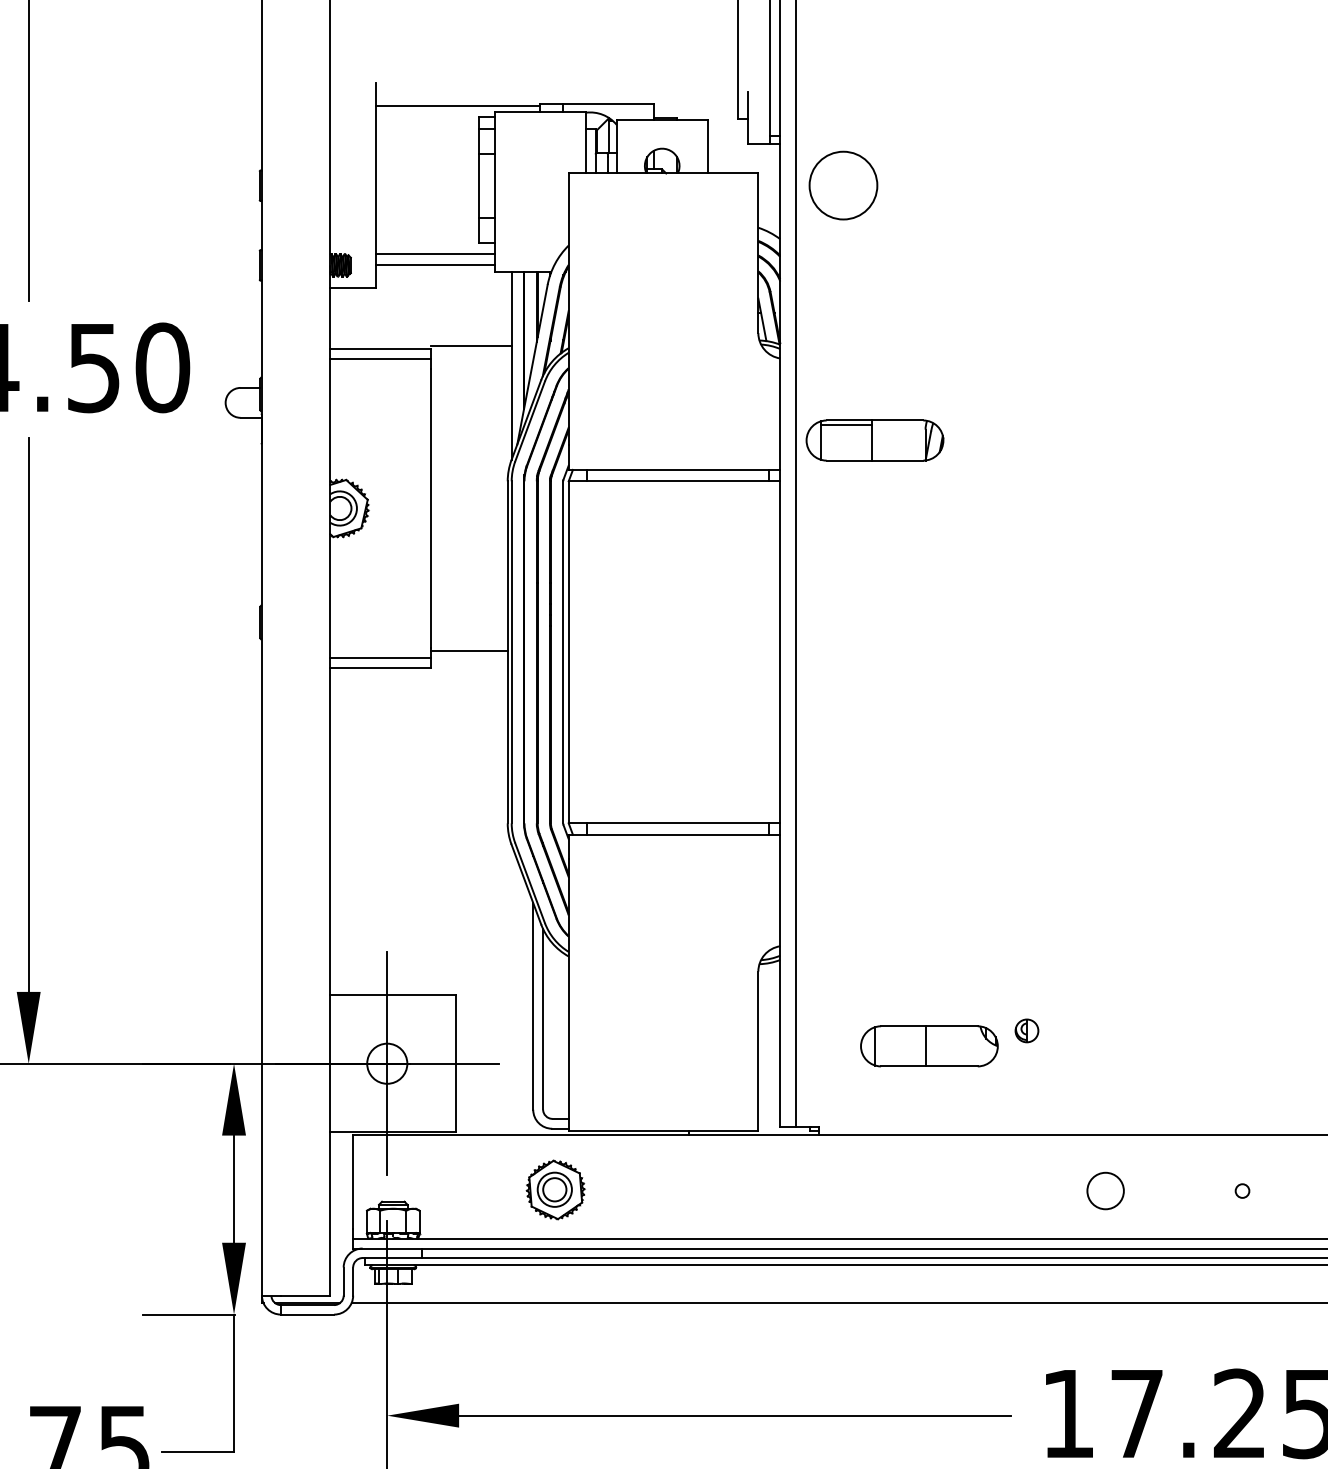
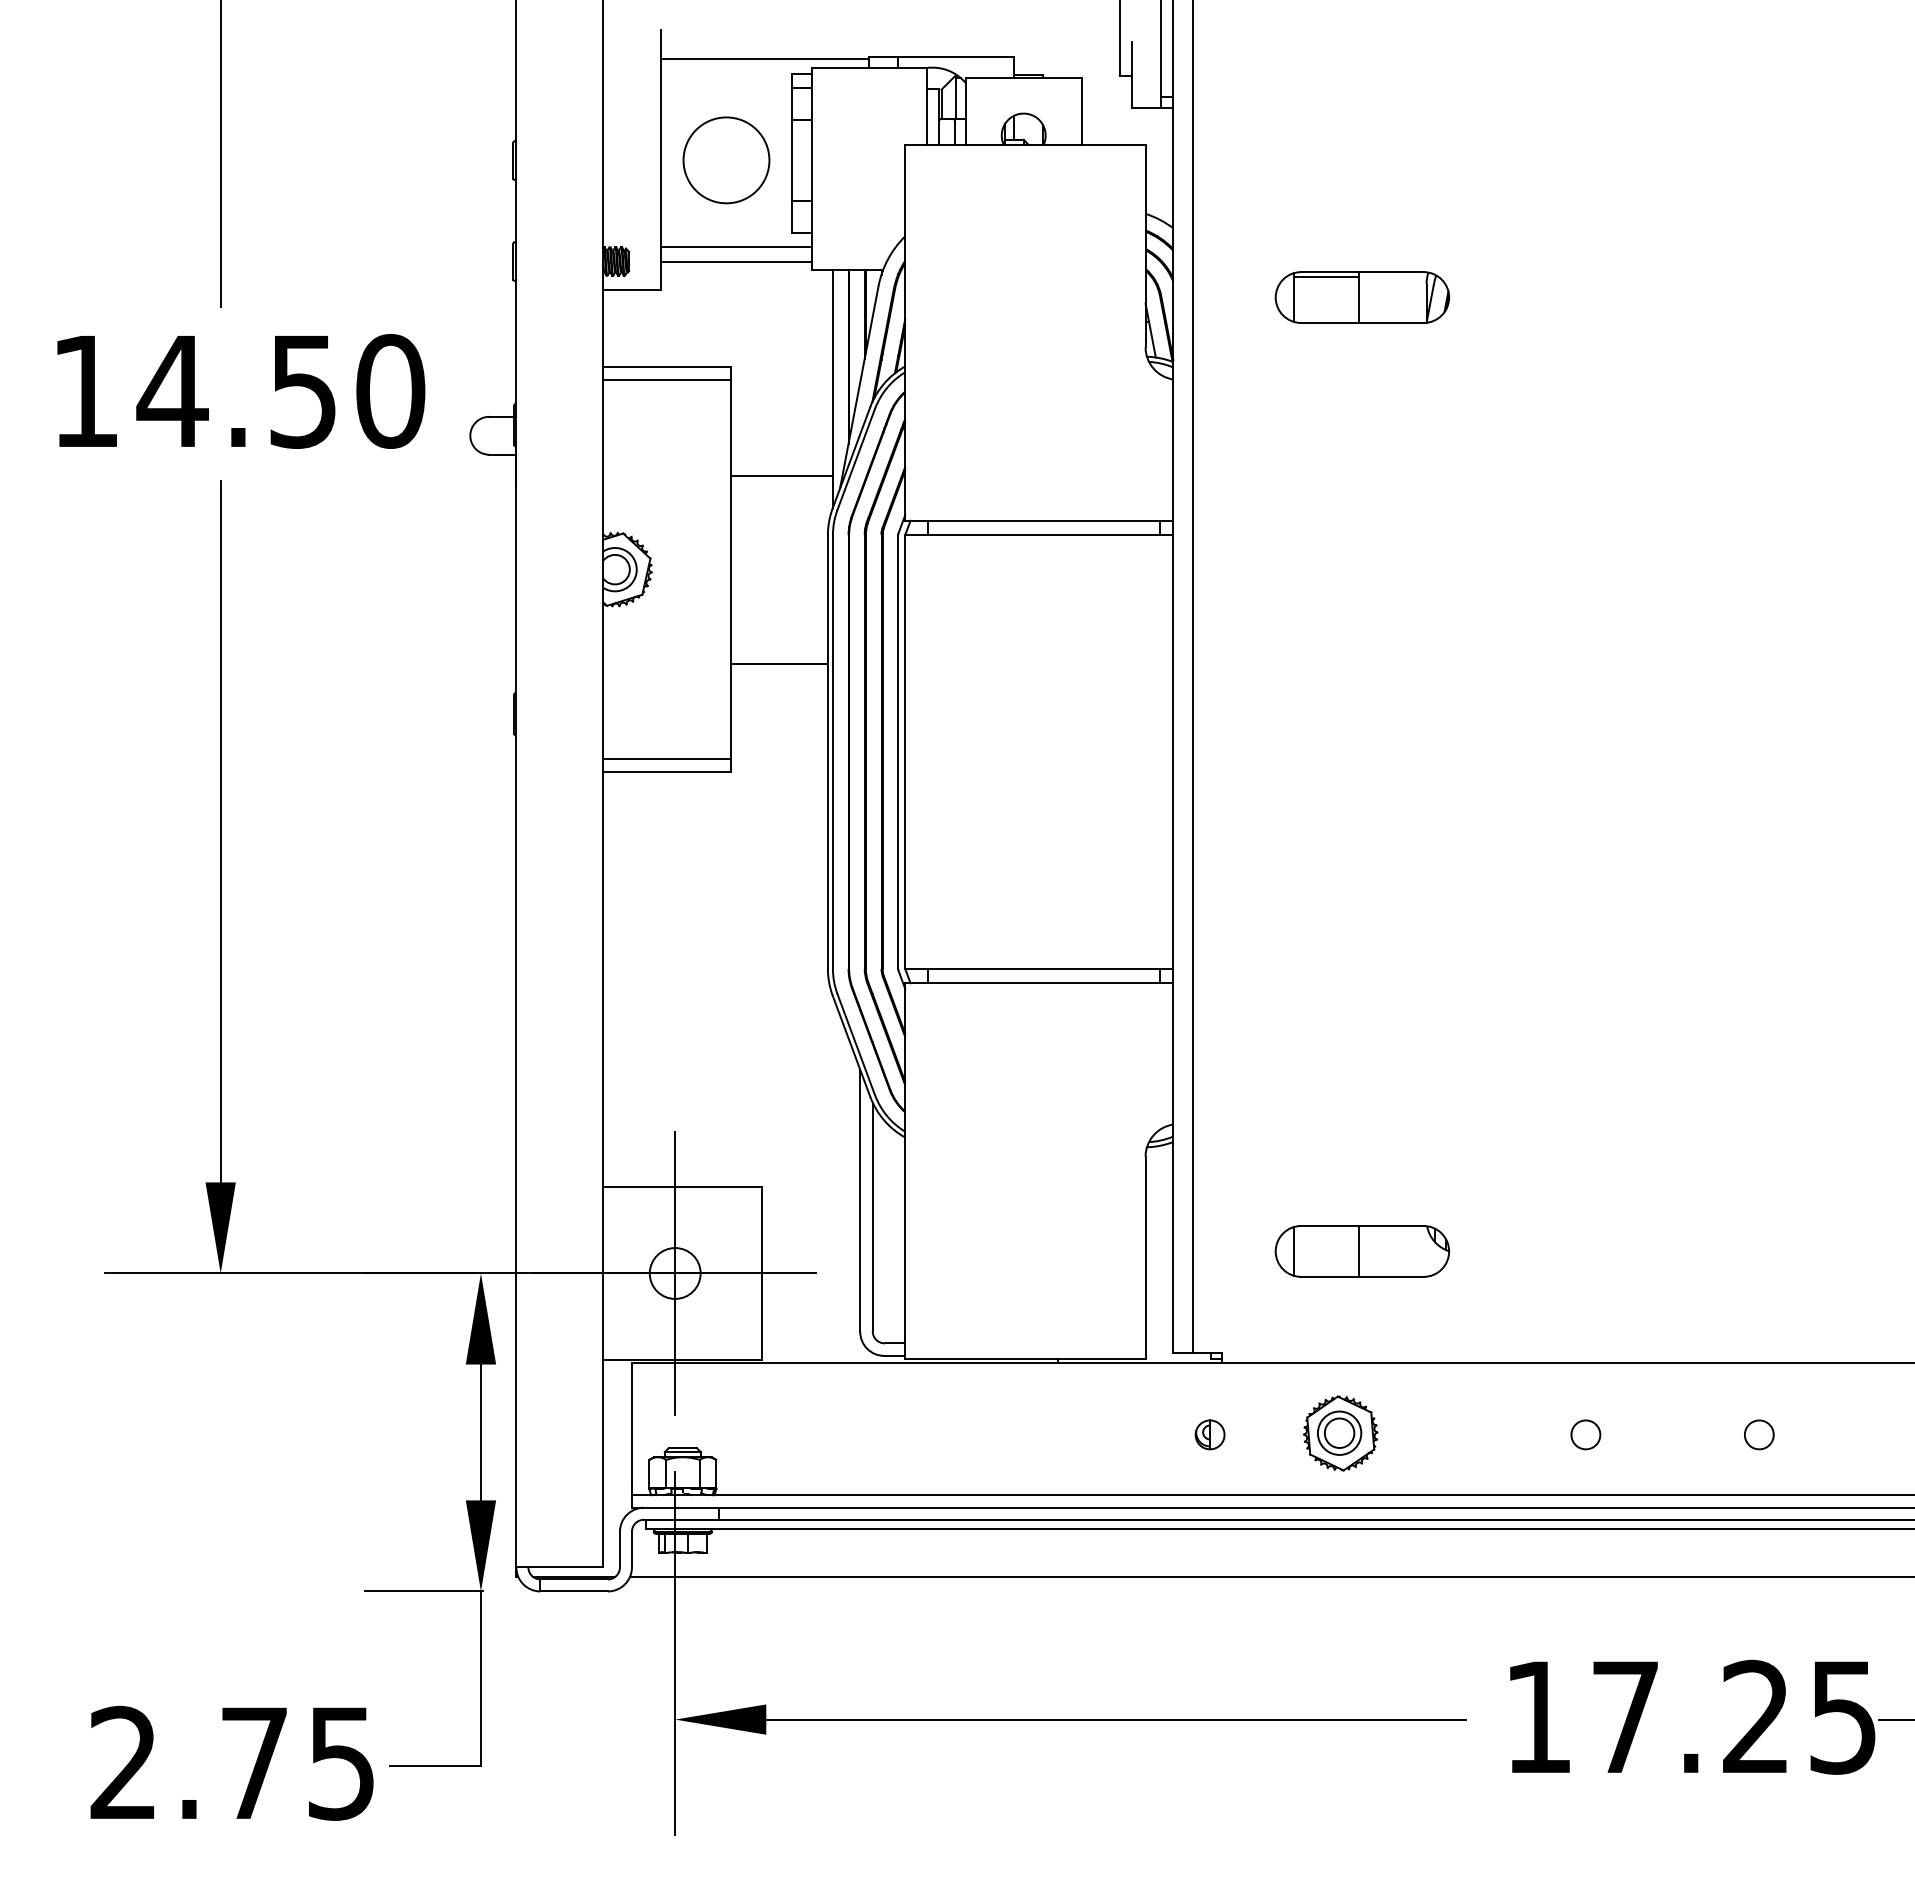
circle: (843, 185) -> (726, 160), moved
line: (471, 346) -> (781, 476), moved
part: (874, 440) -> (1361, 297), moved
line: (468, 651) -> (778, 663), moved
part: (1026, 1030) -> (1209, 1434), moved
part: (555, 1189) -> (1340, 1433), moved
circle: (1105, 1190) -> (1585, 1434), size x0.62
circle: (1241, 1190) -> (1758, 1434), size x1.67

